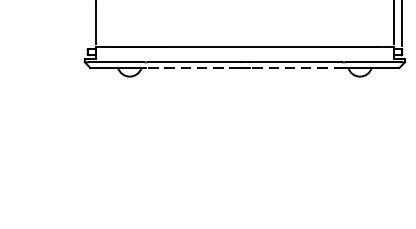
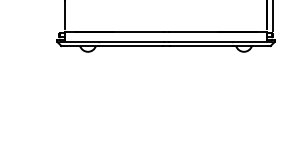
line: (192, 68) -> (130, 46), dashed -> solid
line: (297, 68) -> (201, 46), dashed -> solid

